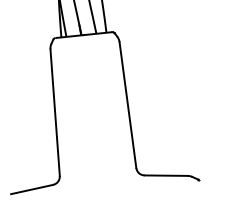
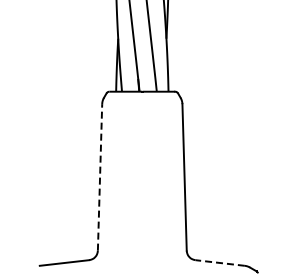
line: (55, 111) -> (100, 176), solid -> dashed
line: (166, 176) -> (220, 263), solid -> dashed

